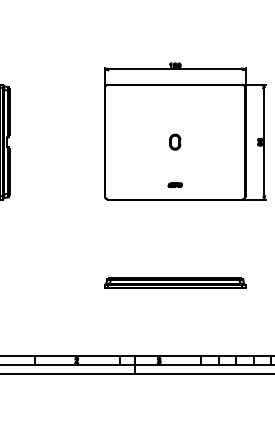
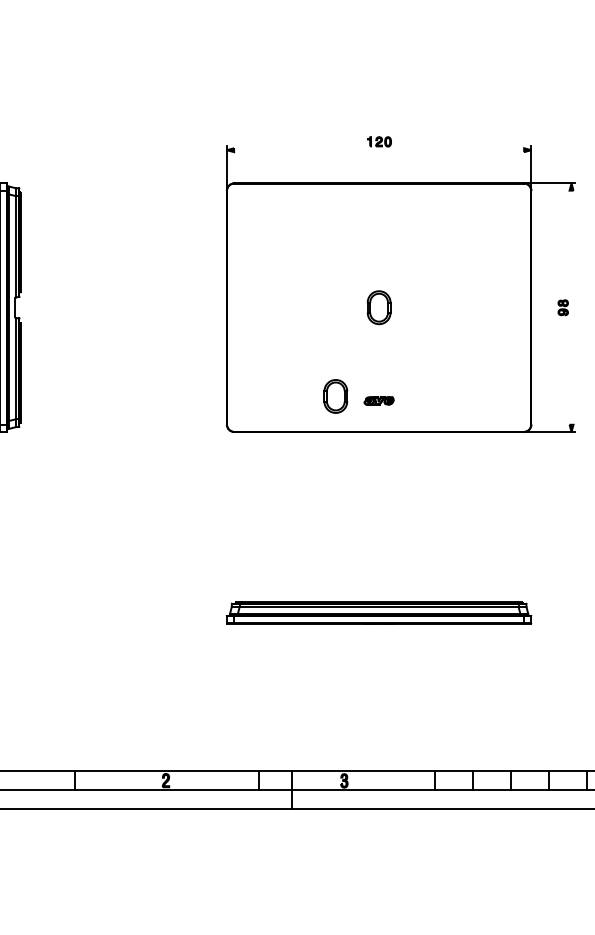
line: (175, 69) -> (379, 150), removed
line: (264, 142) -> (572, 308), removed
part: (155, 182) -> (336, 394), added

